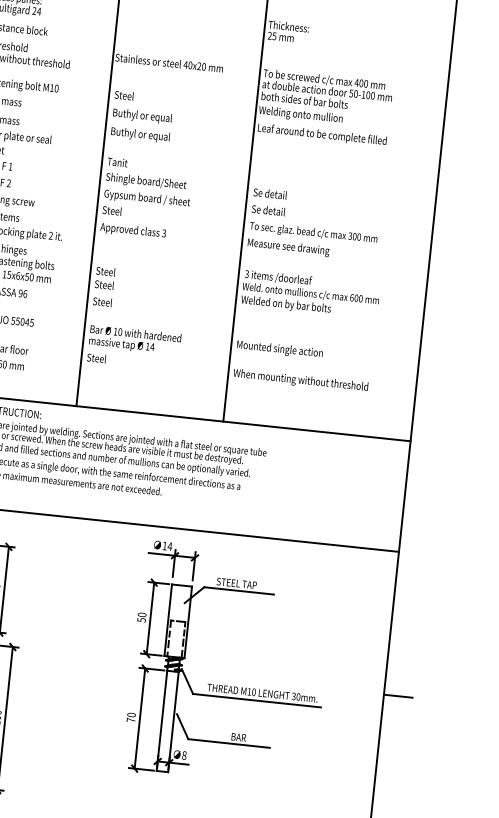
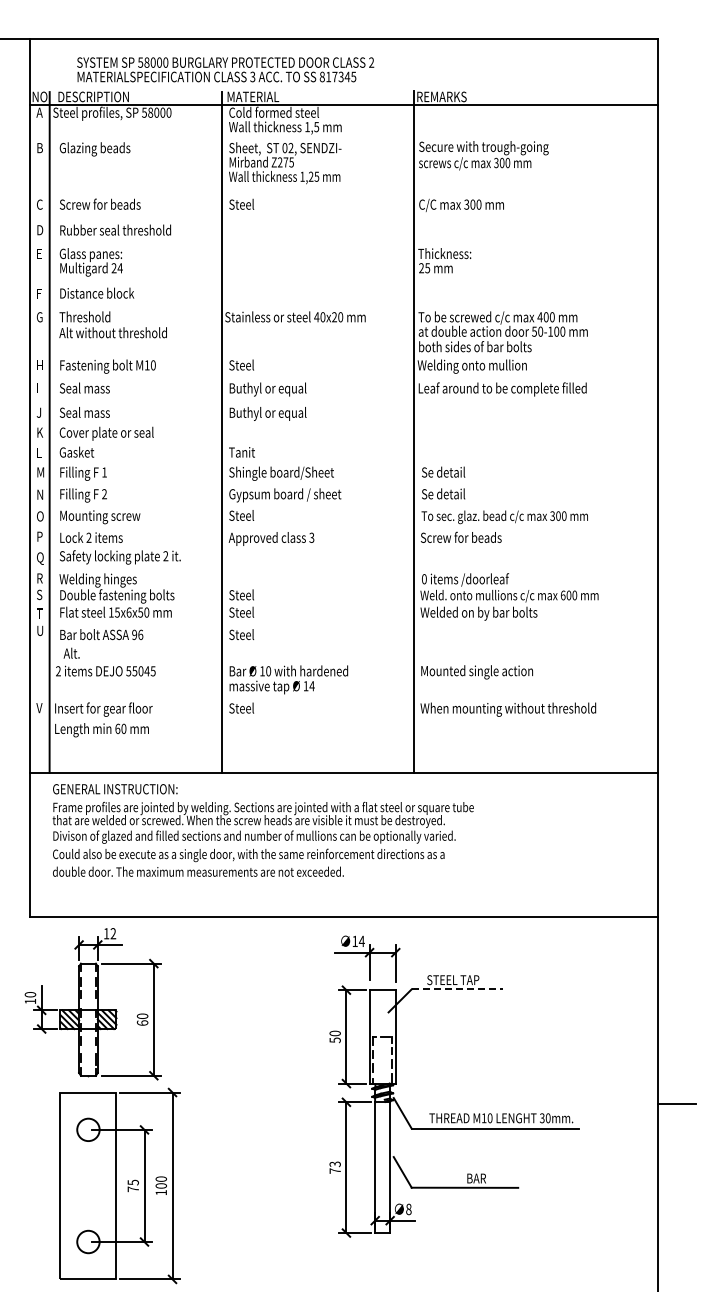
text: (287, 246) -> (473, 538), Measure see drawing -> Screw for beads
text: (247, 274) -> (424, 579), 3 -> 0
line: (239, 591) -> (457, 989), solid -> dashed
text: (131, 715) -> (334, 1164), 70 -> 73

